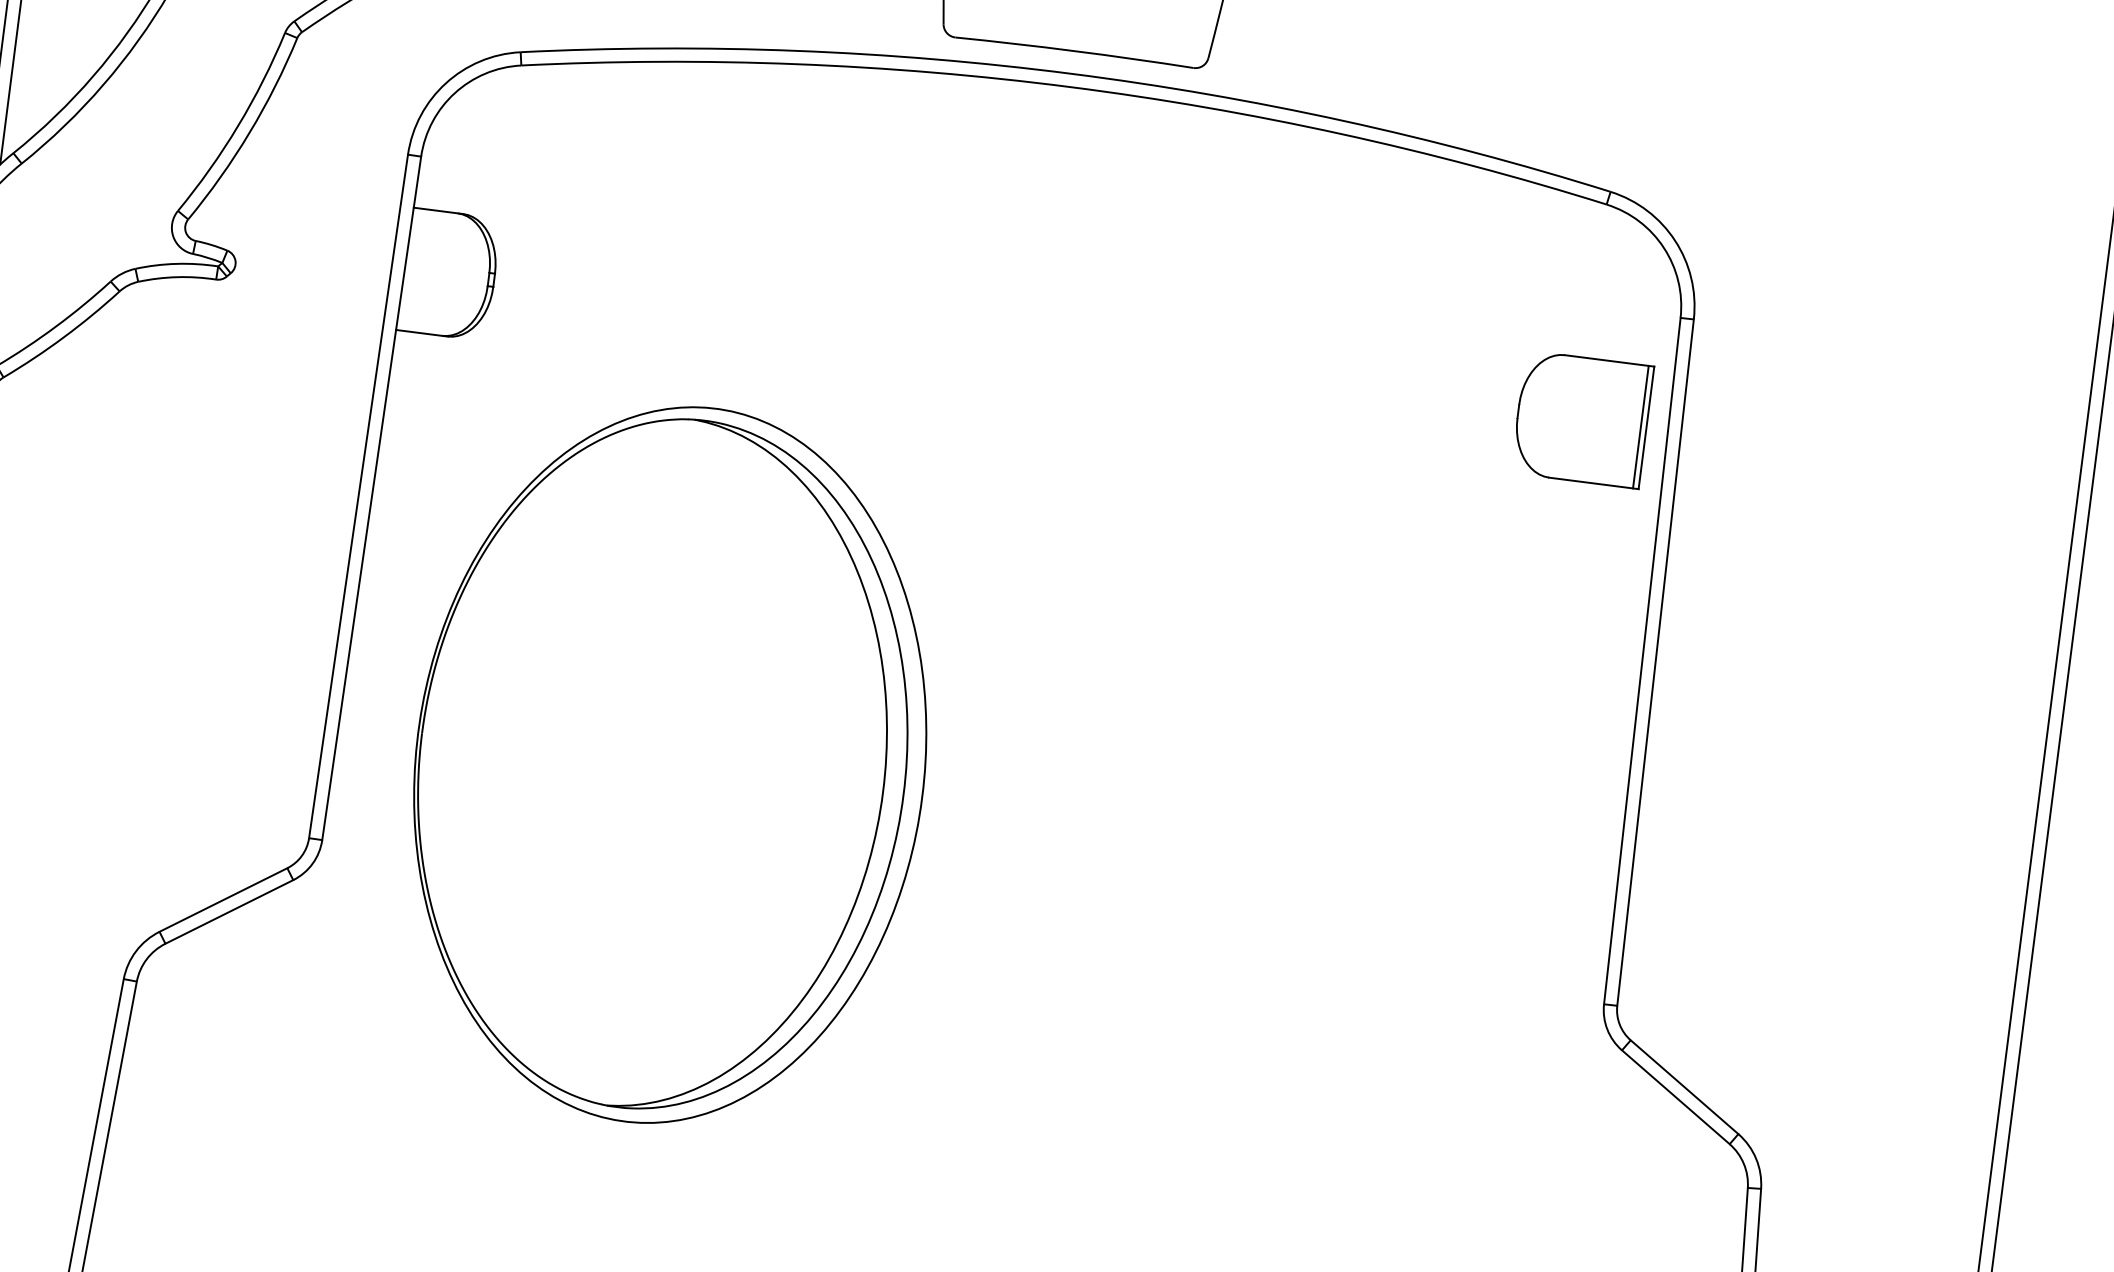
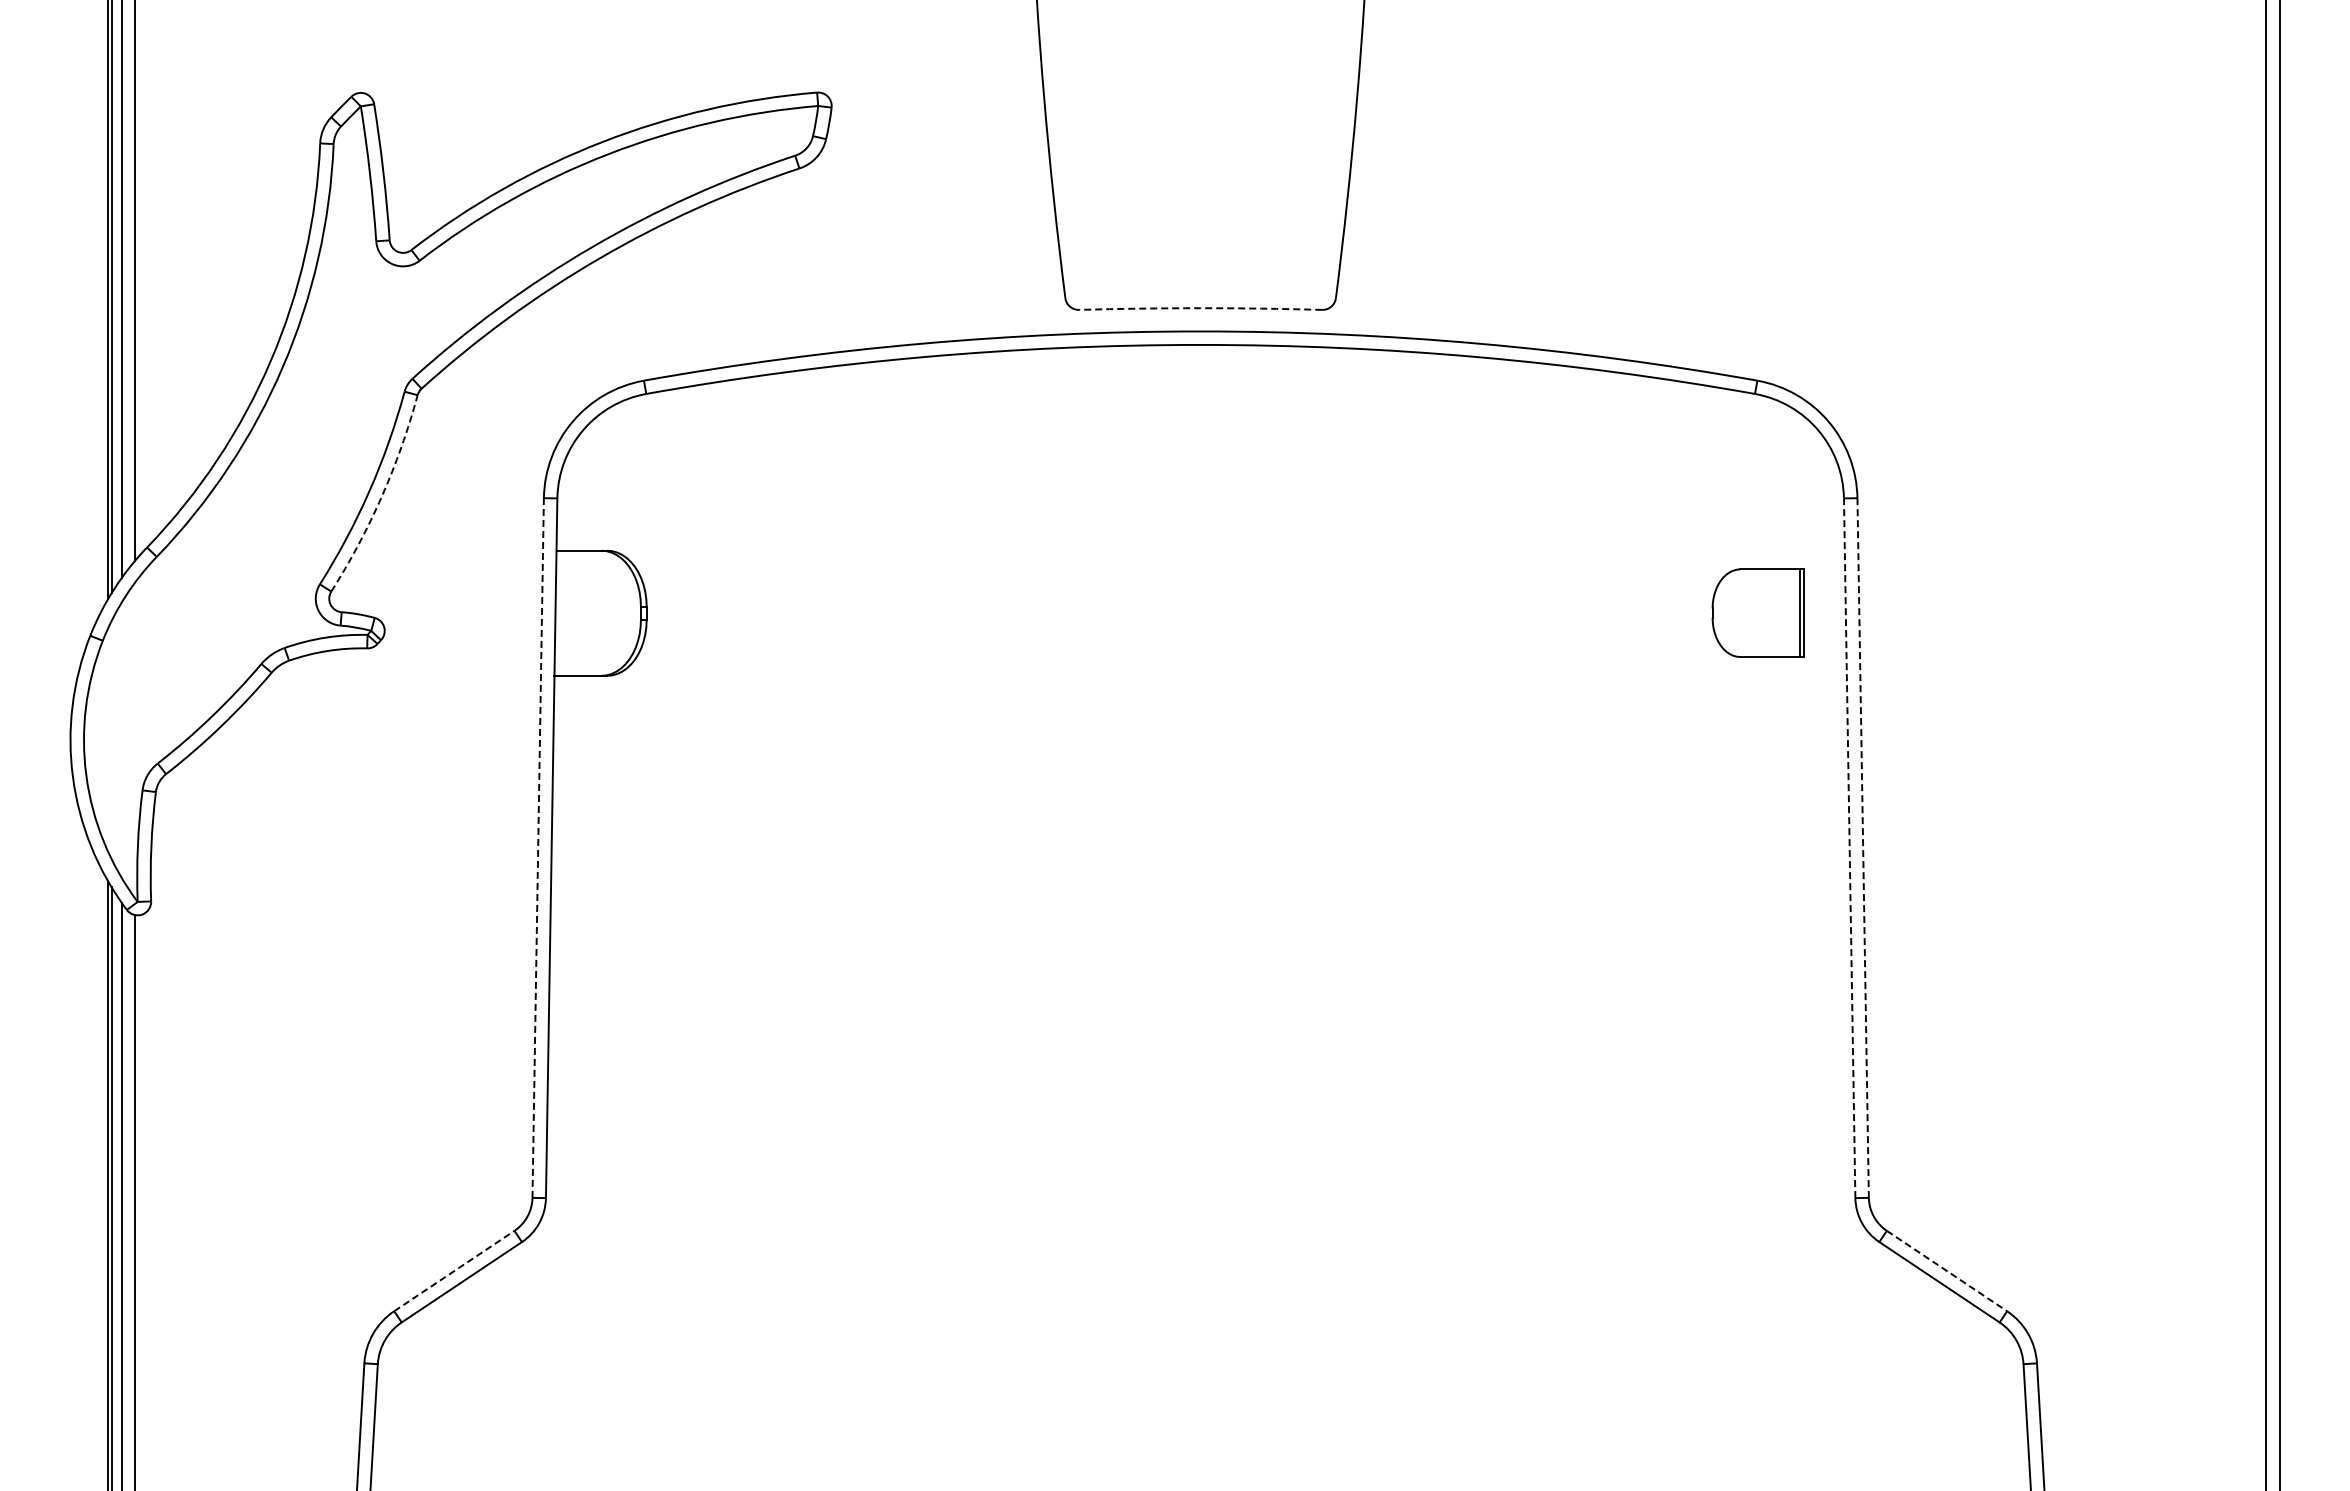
arc: (1074, 51) -> (1200, 308), solid -> dashed
arc: (249, 132) -> (381, 496), solid -> dashed
part: (1582, 418) -> (1758, 612), size x0.7
line: (358, 496) -> (538, 848), solid -> dashed
line: (1642, 661) -> (1849, 848), solid -> dashed
line: (1655, 663) -> (1863, 848), solid -> dashed
part: (669, 764) -> (885, 1077), removed
line: (223, 899) -> (454, 1270), solid -> dashed
line: (1685, 1087) -> (1947, 1271), solid -> dashed

